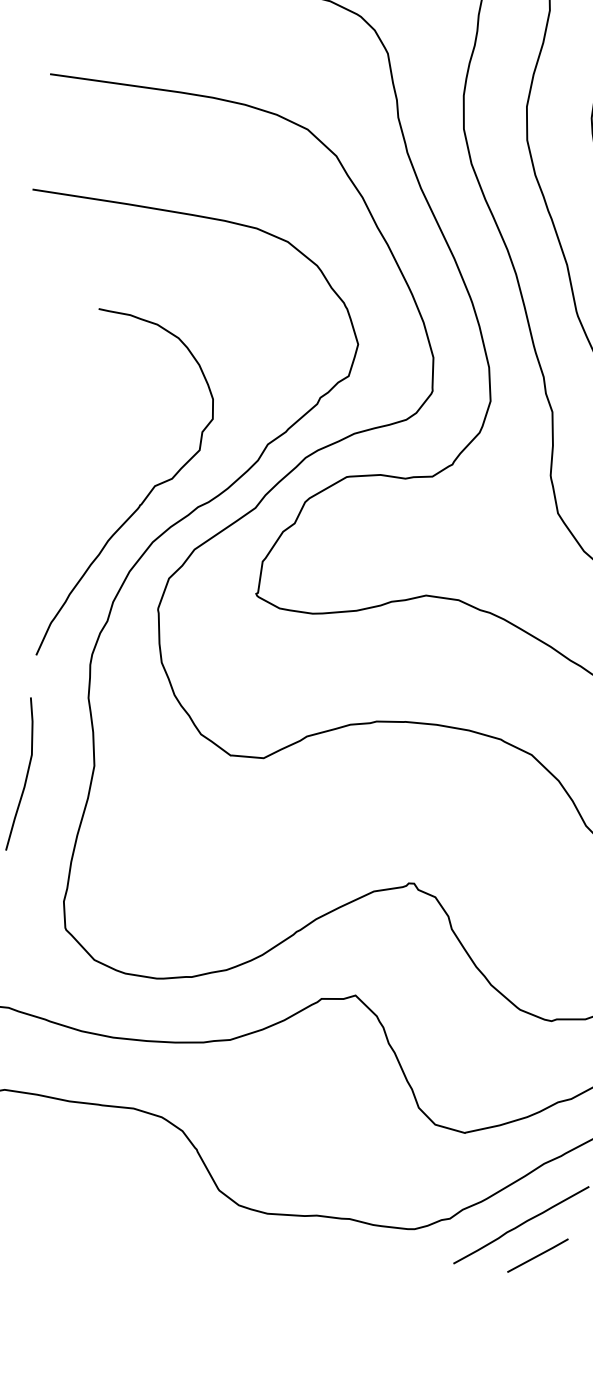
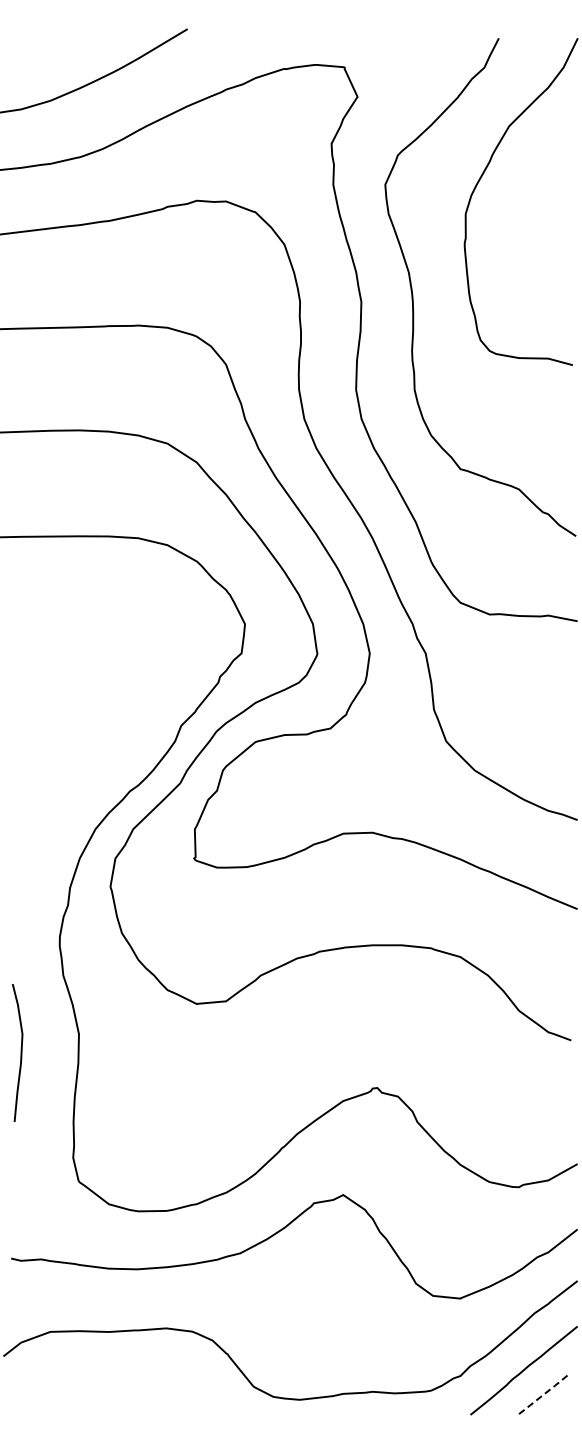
curve: (141, 501) -> (79, 795), removed
line: (539, 1255) -> (544, 1394), solid -> dashed

